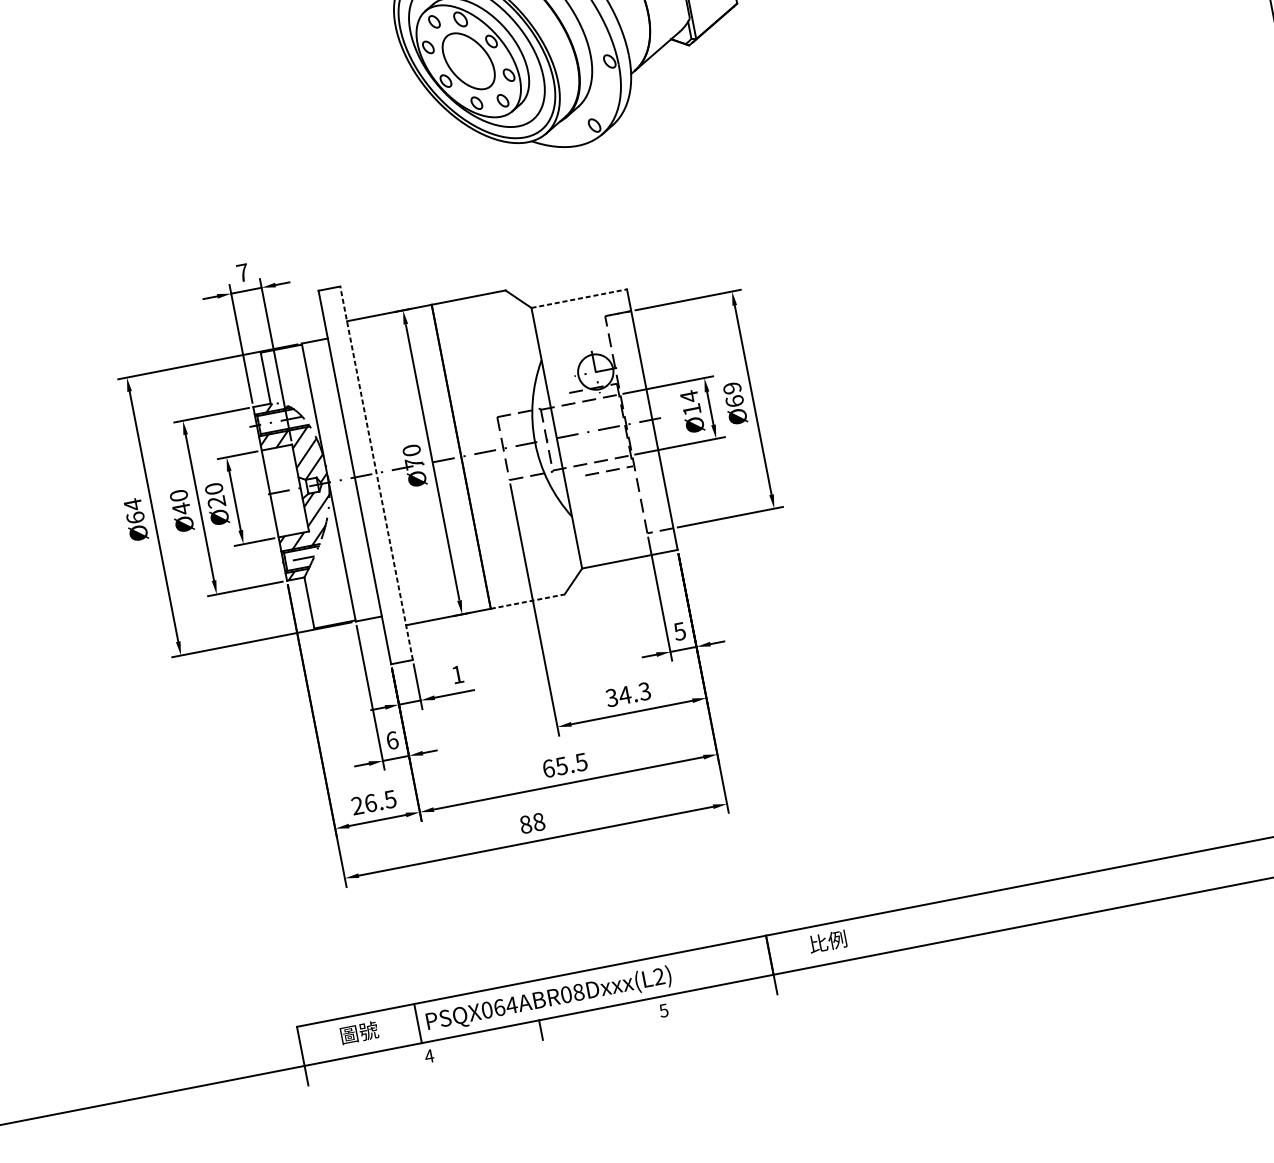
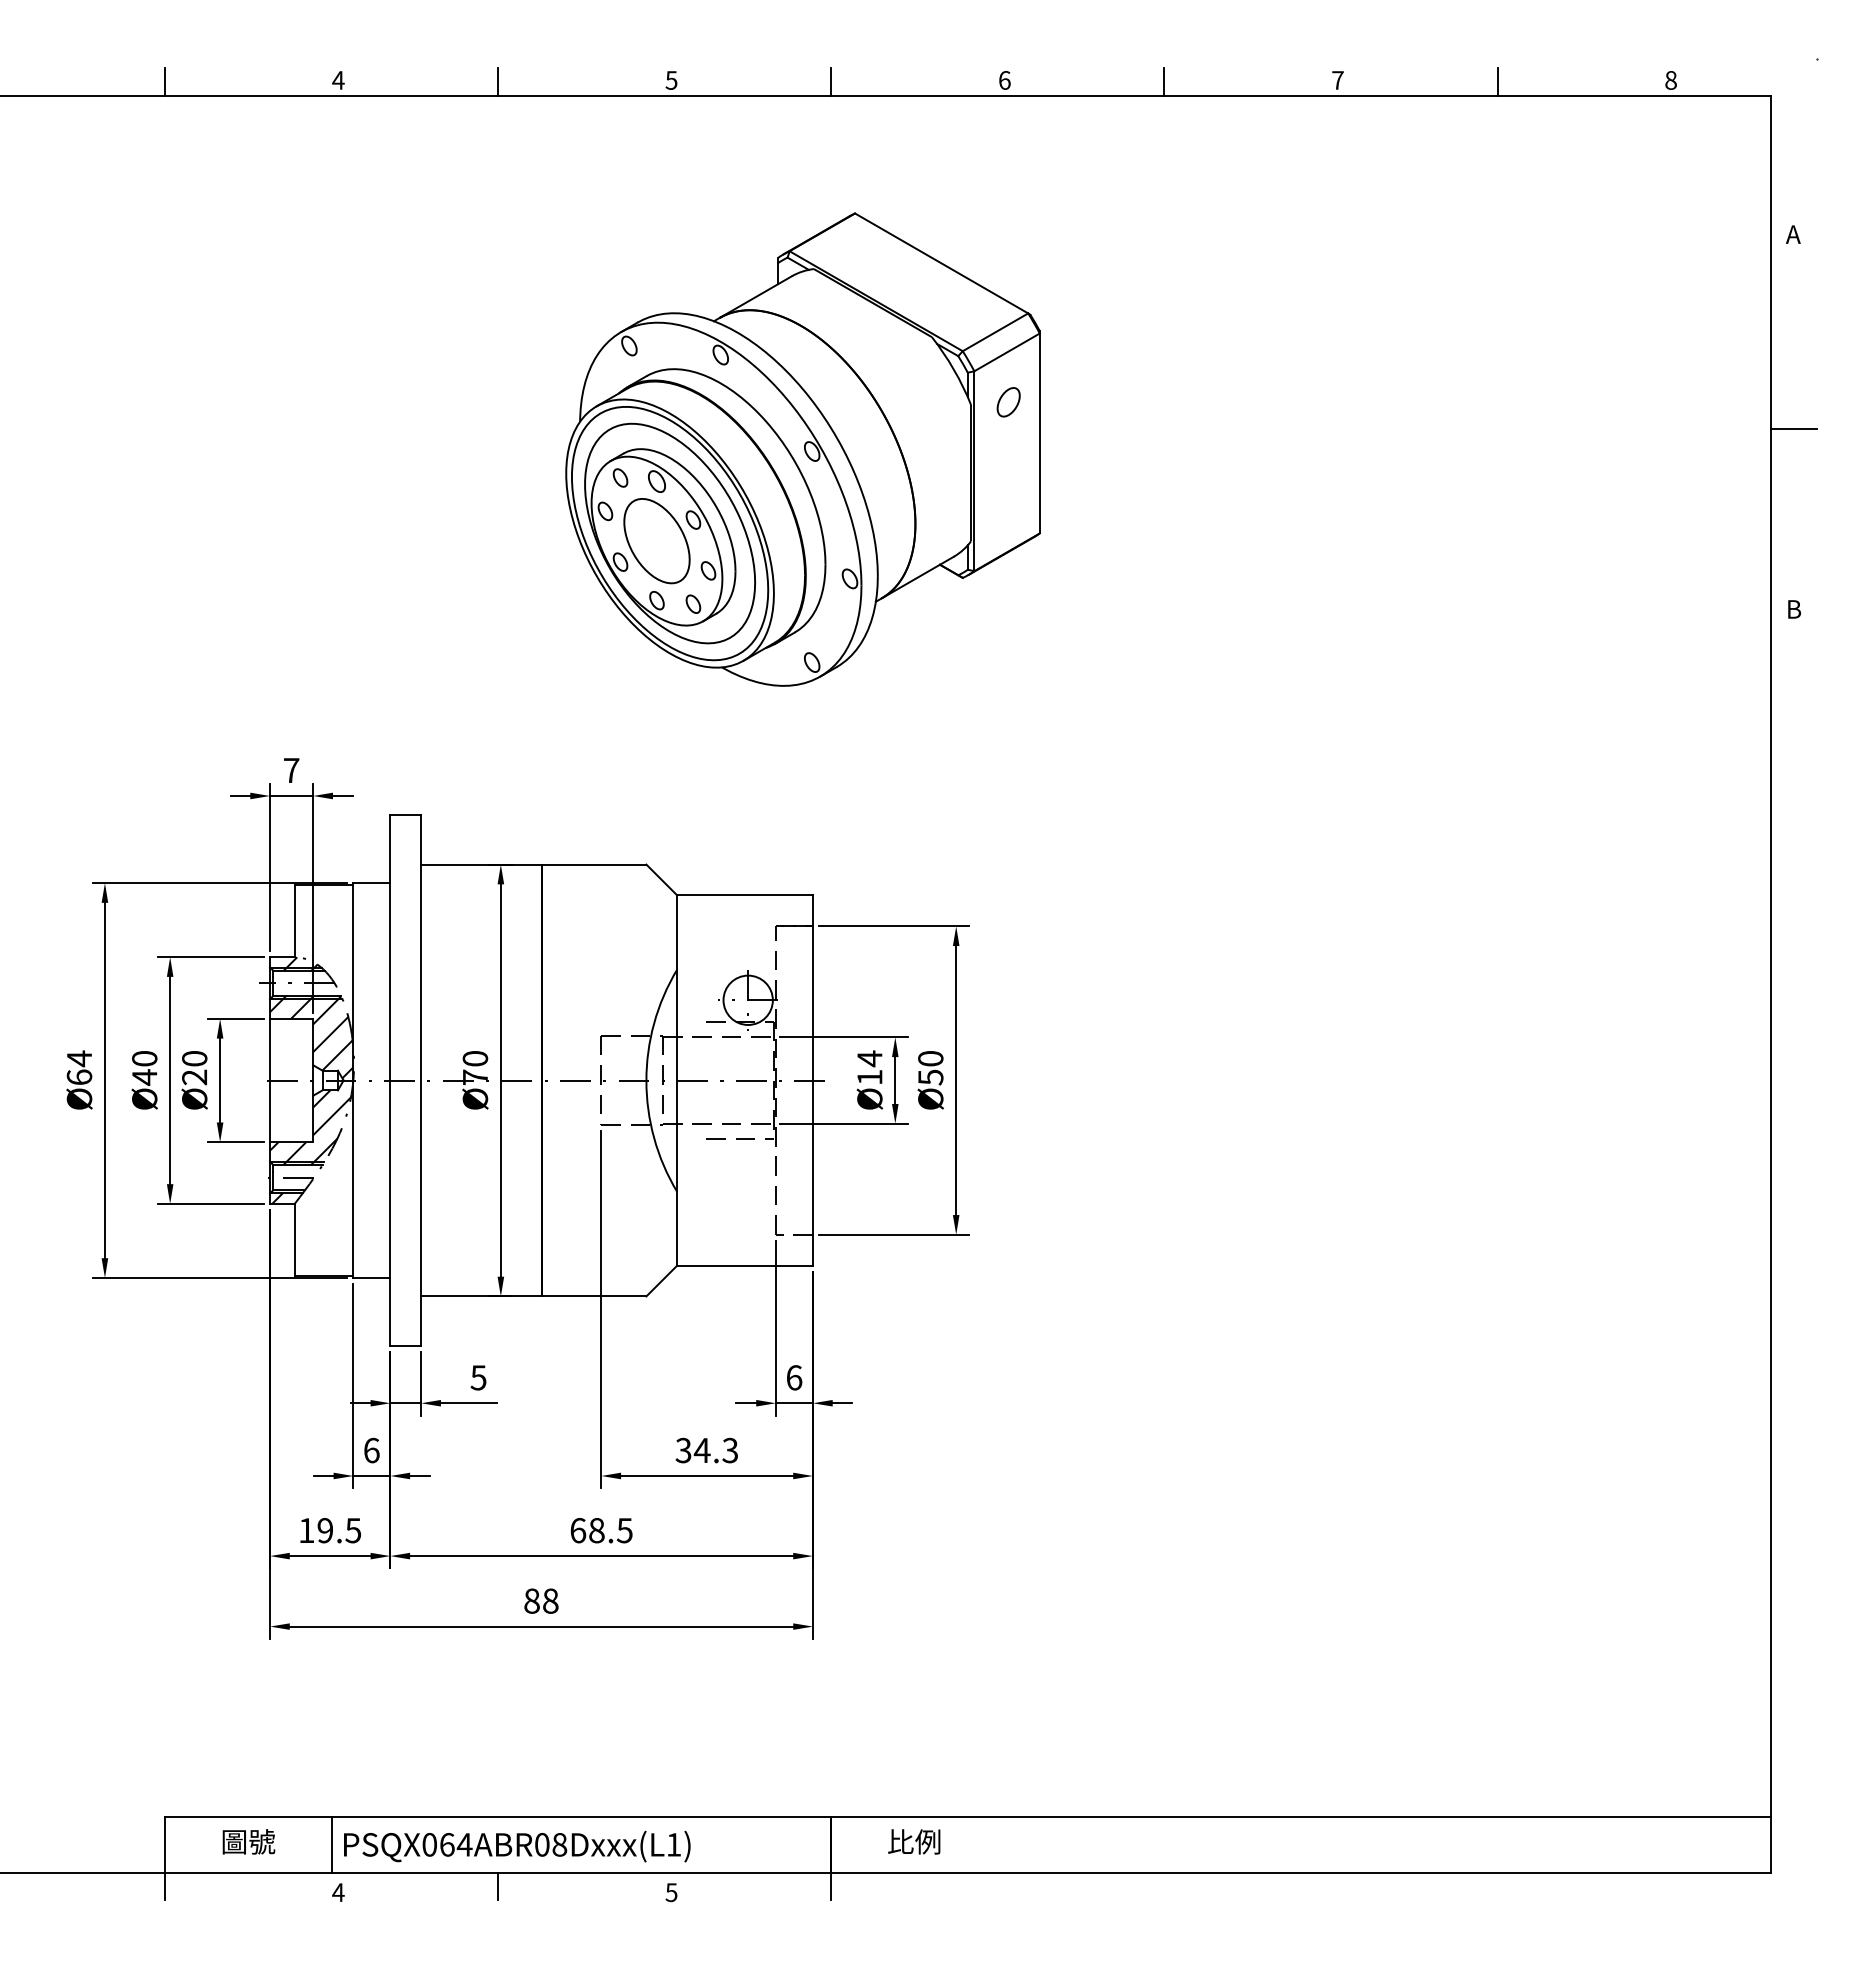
line: (579, 298) -> (745, 895), dashed -> solid
text: (733, 395) -> (930, 1068), Ø69 -> Ø50
line: (376, 473) -> (421, 1080), dashed -> solid
line: (528, 601) -> (594, 1296), dashed -> solid
text: (679, 631) -> (794, 1377), 5 -> 6
text: (457, 674) -> (478, 1377), 1 -> 5
text: (561, 766) -> (596, 1530), 65.5 -> 68.5
text: (364, 804) -> (316, 1530), 26.5 -> 19.5
text: (658, 976) -> (673, 1844), PSQX064ABR08Dxxx(L2) -> PSQX064ABR08Dxxx(L1)

